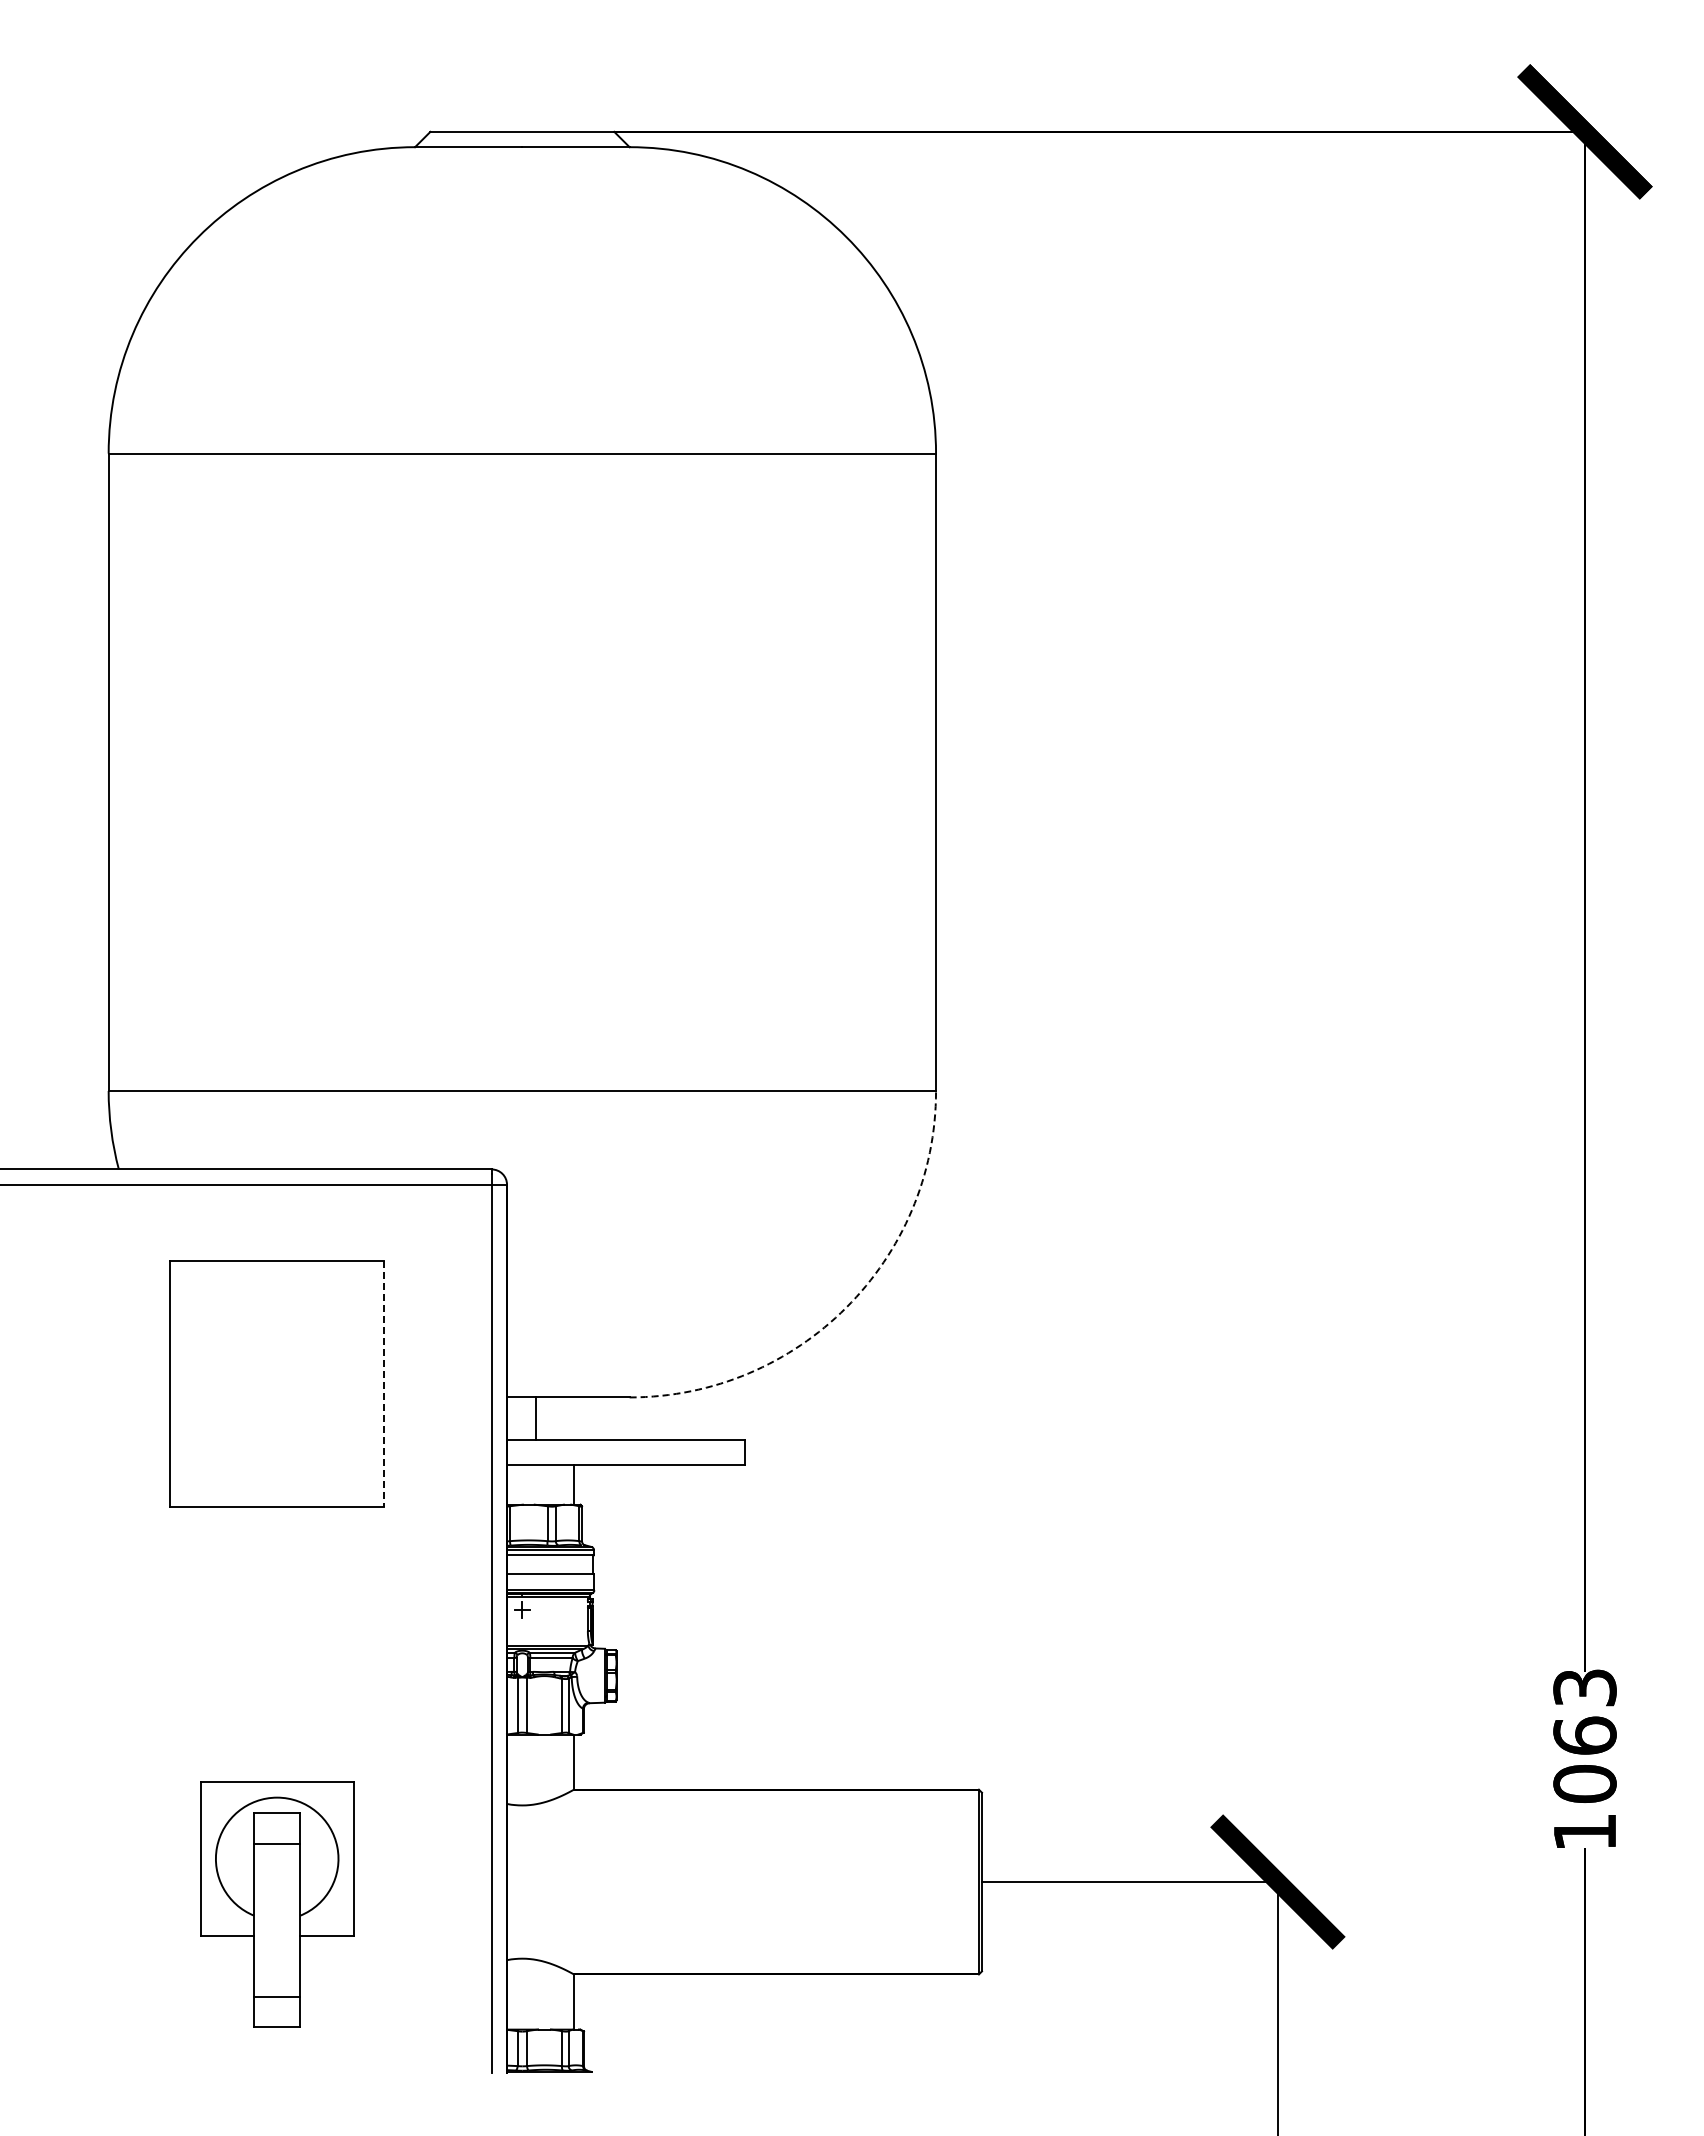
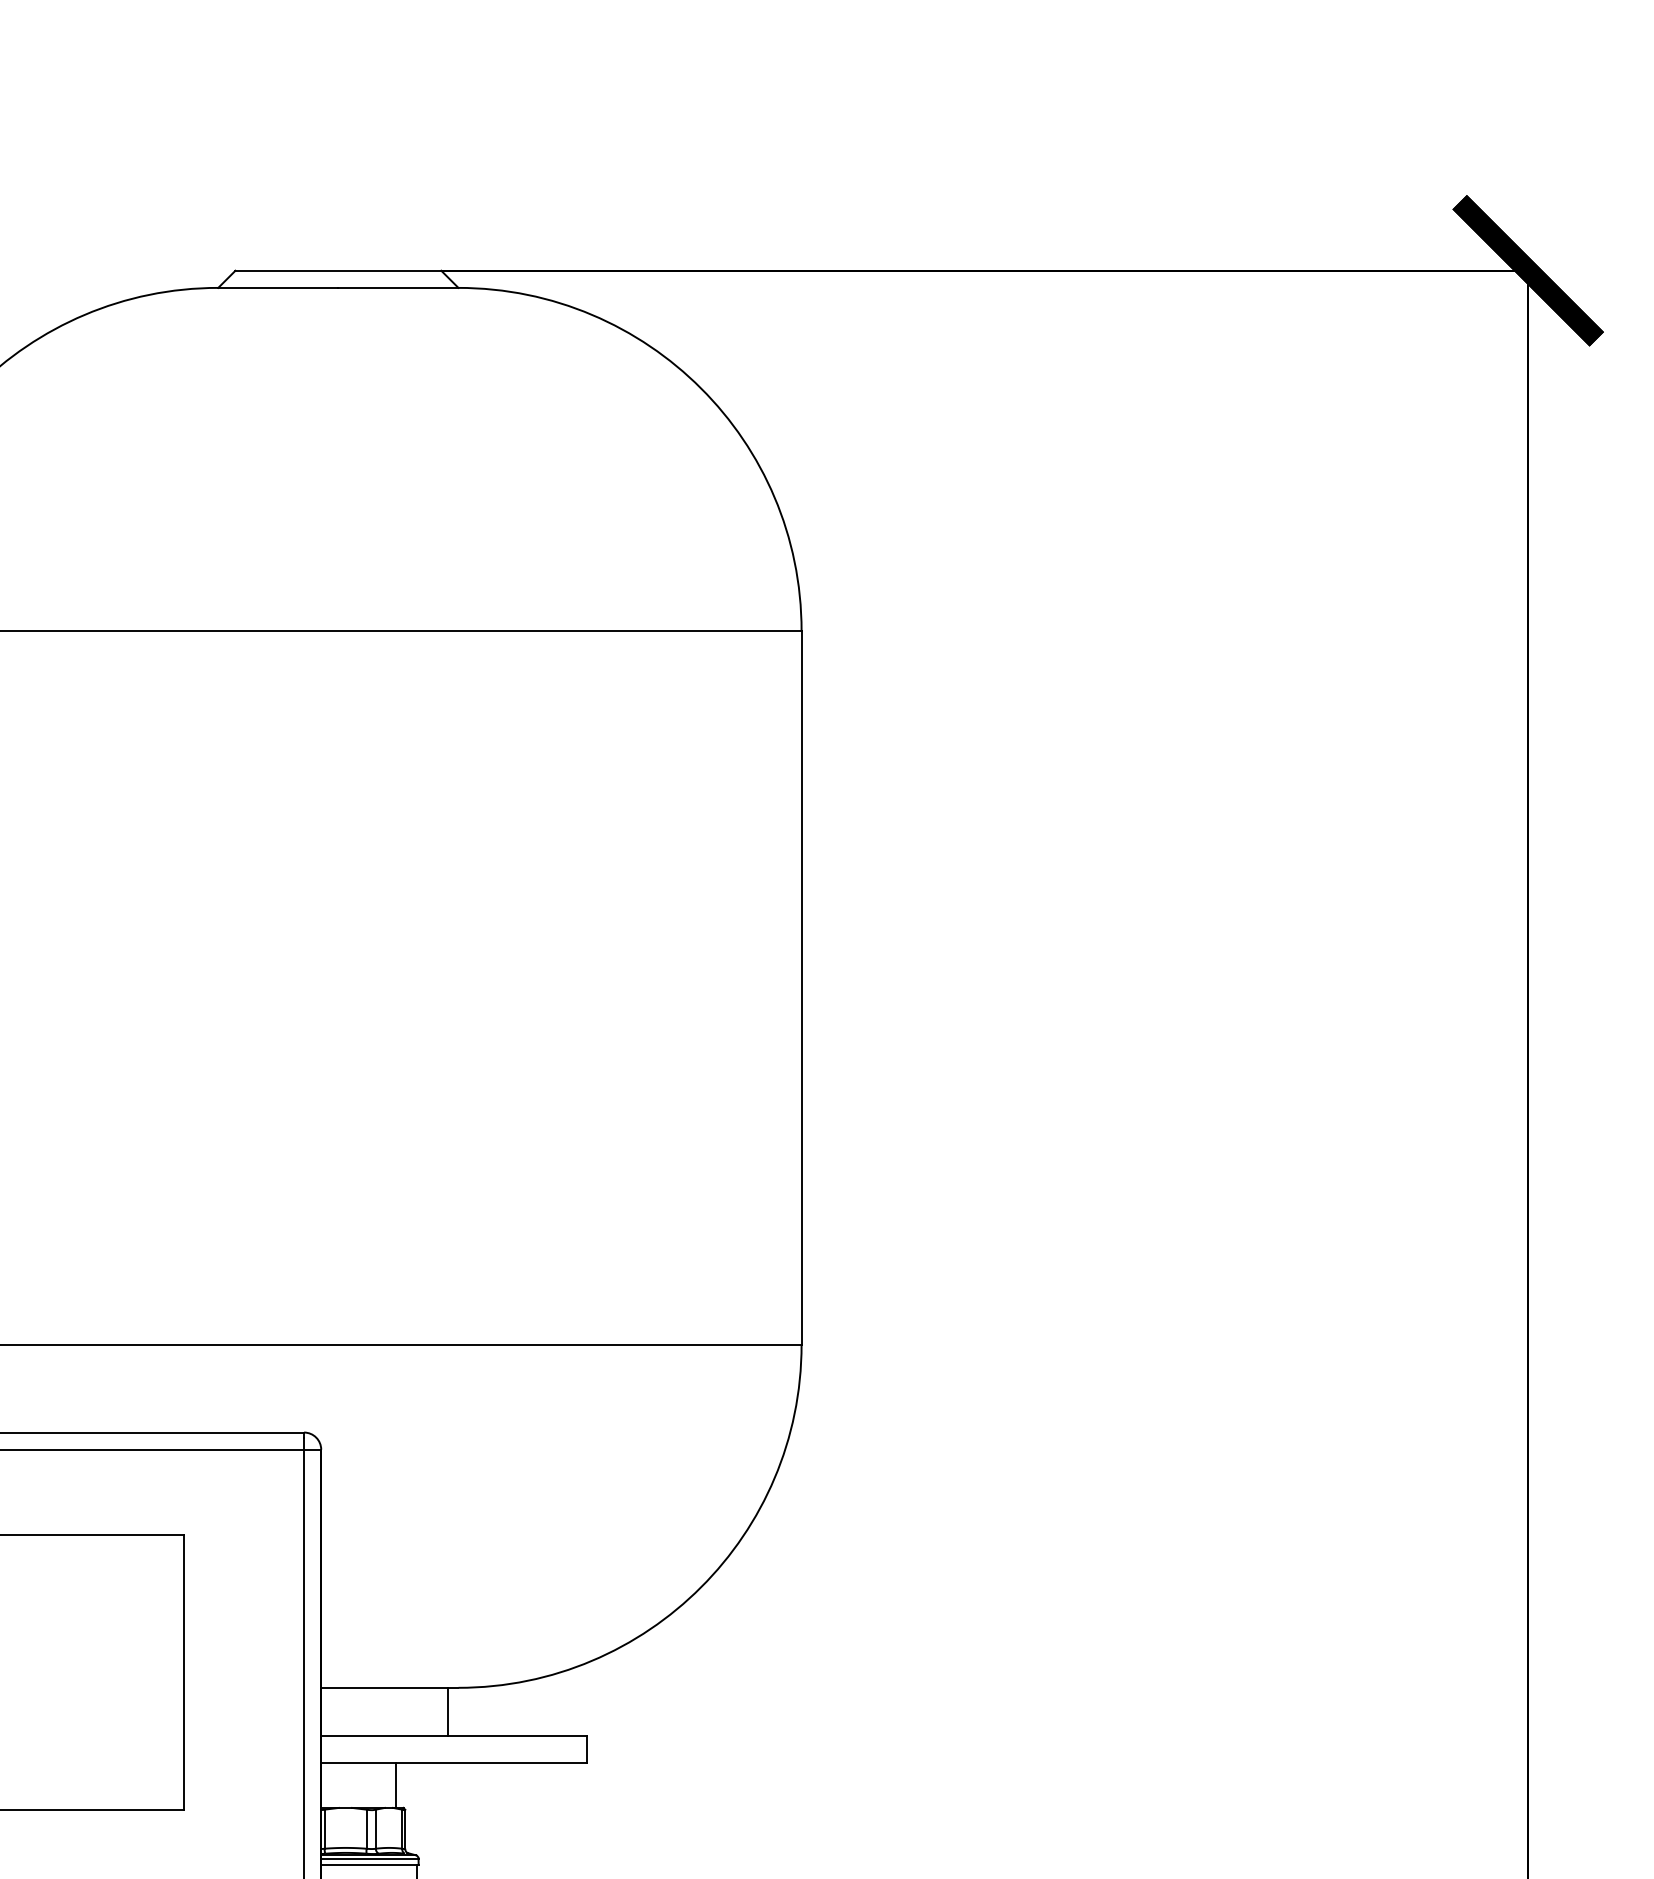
arc: (846, 1307) -> (701, 1587), dashed -> solid
line: (384, 1383) -> (184, 1672), dashed -> solid
line: (536, 1418) -> (448, 1711), moved

